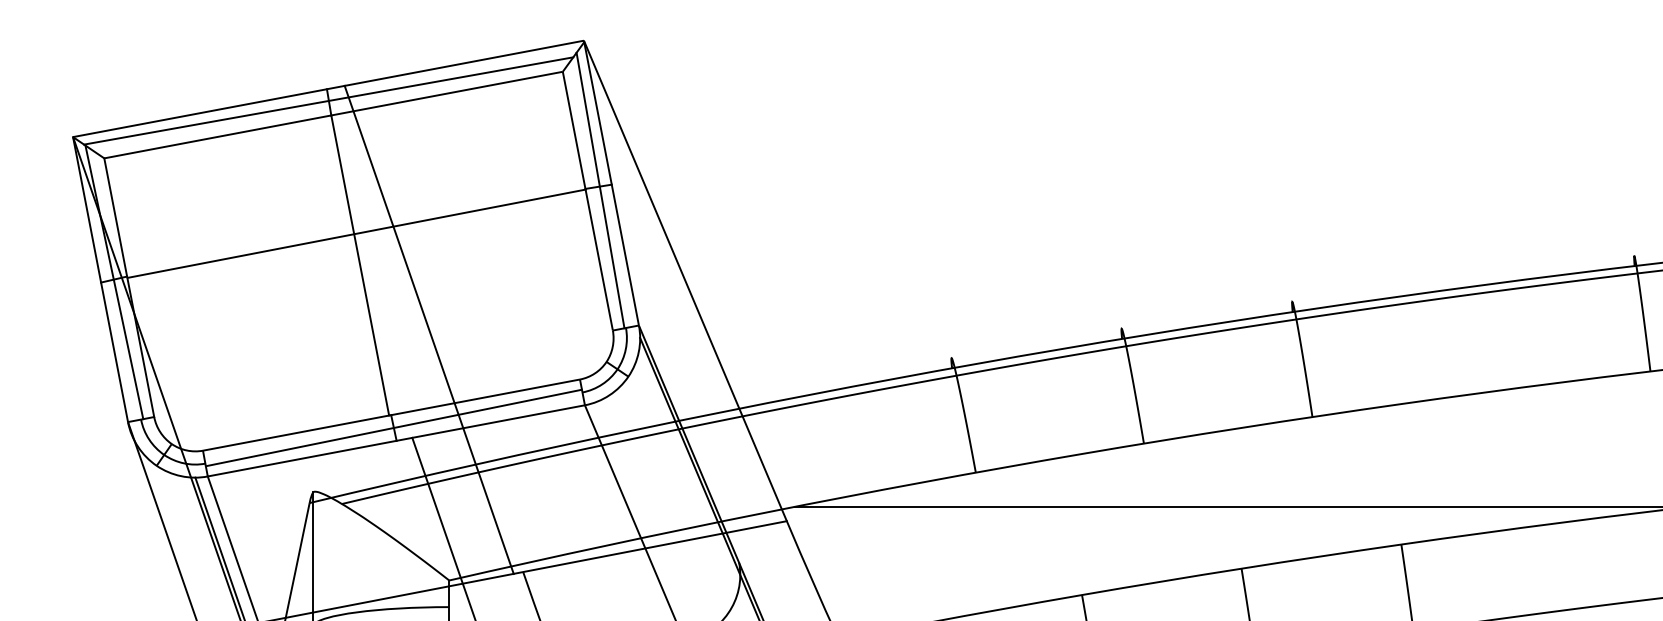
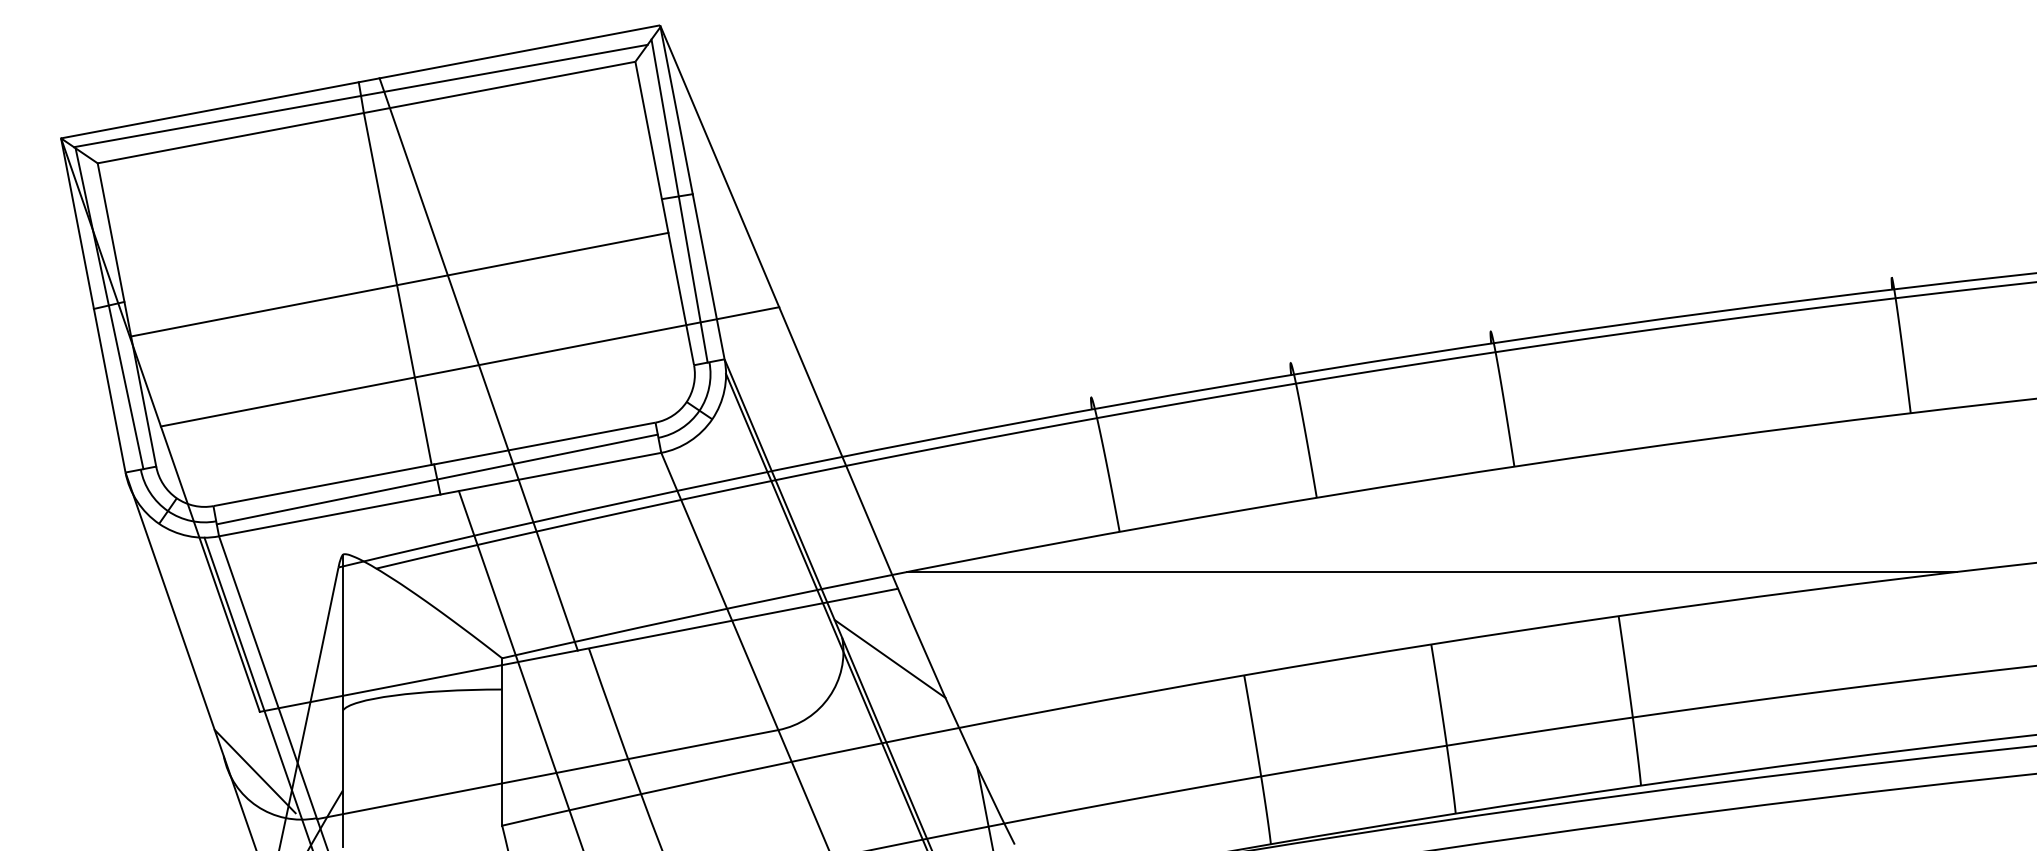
line: (356, 233) -> (399, 284), moved
line: (421, 331) -> (469, 366), added
line: (779, 580) -> (889, 658), added

